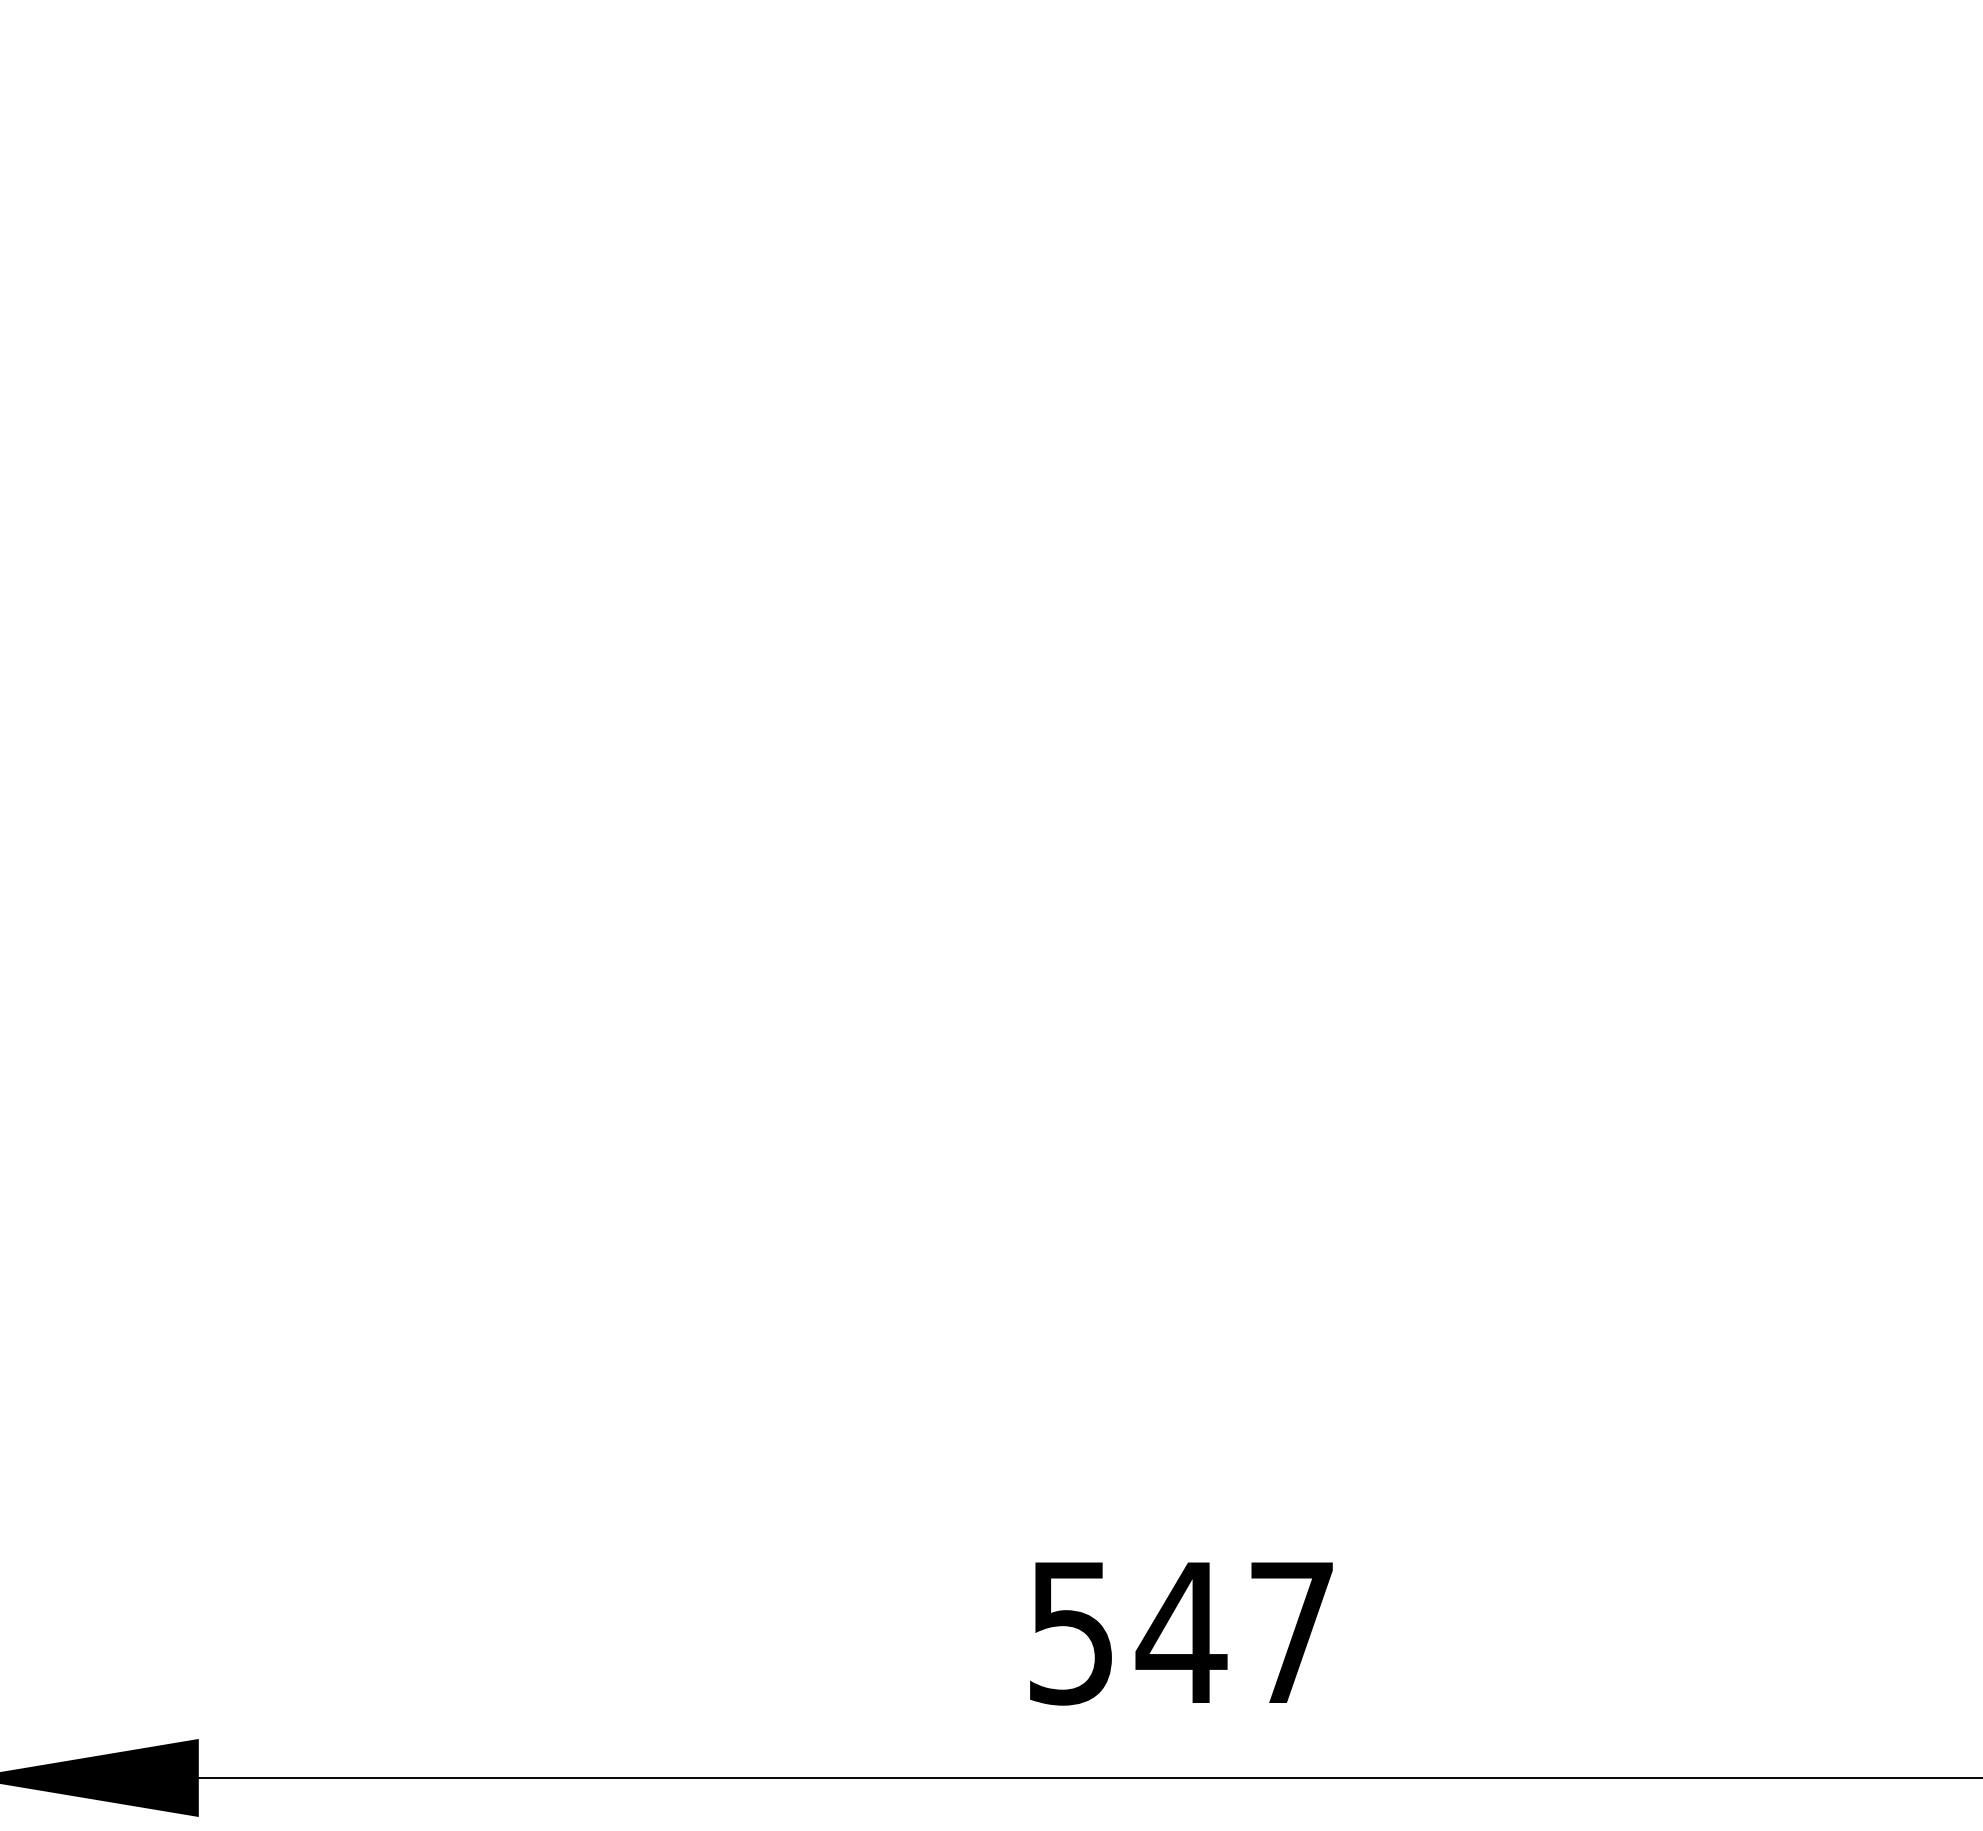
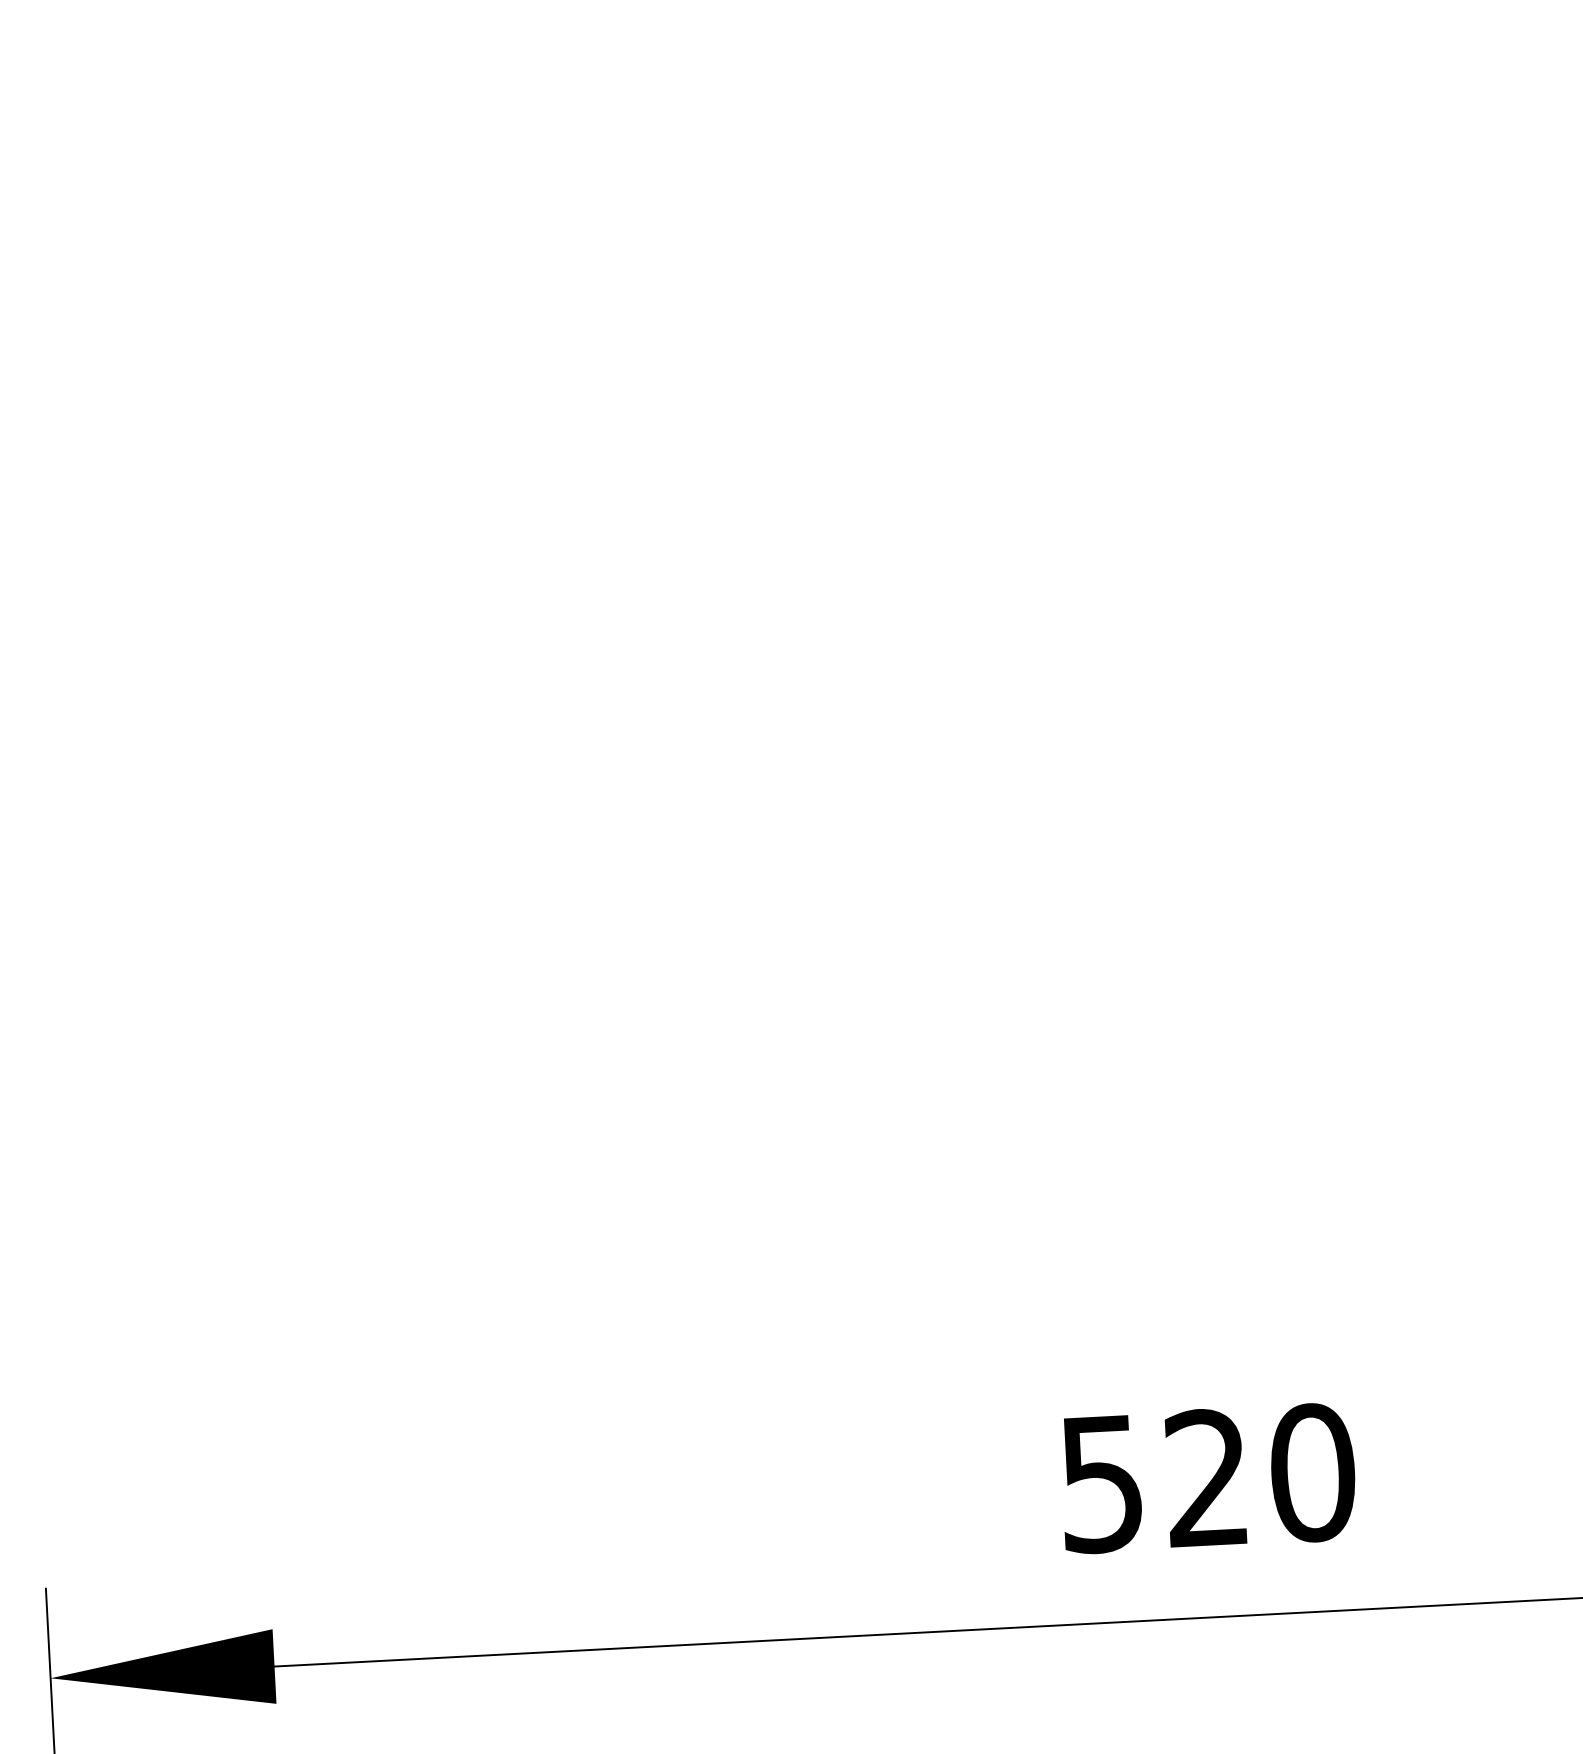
text: (1235, 1632) -> (1258, 1475), 547 -> 520

